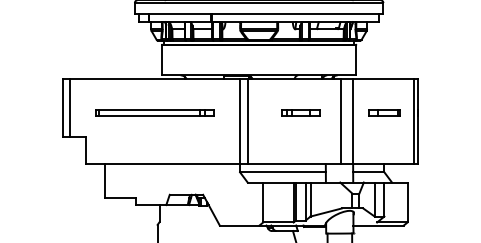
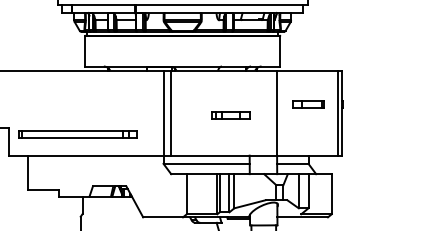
part: (154, 112) -> (77, 133), moved
part: (300, 112) -> (230, 114), moved
line: (341, 121) -> (265, 112), removed

